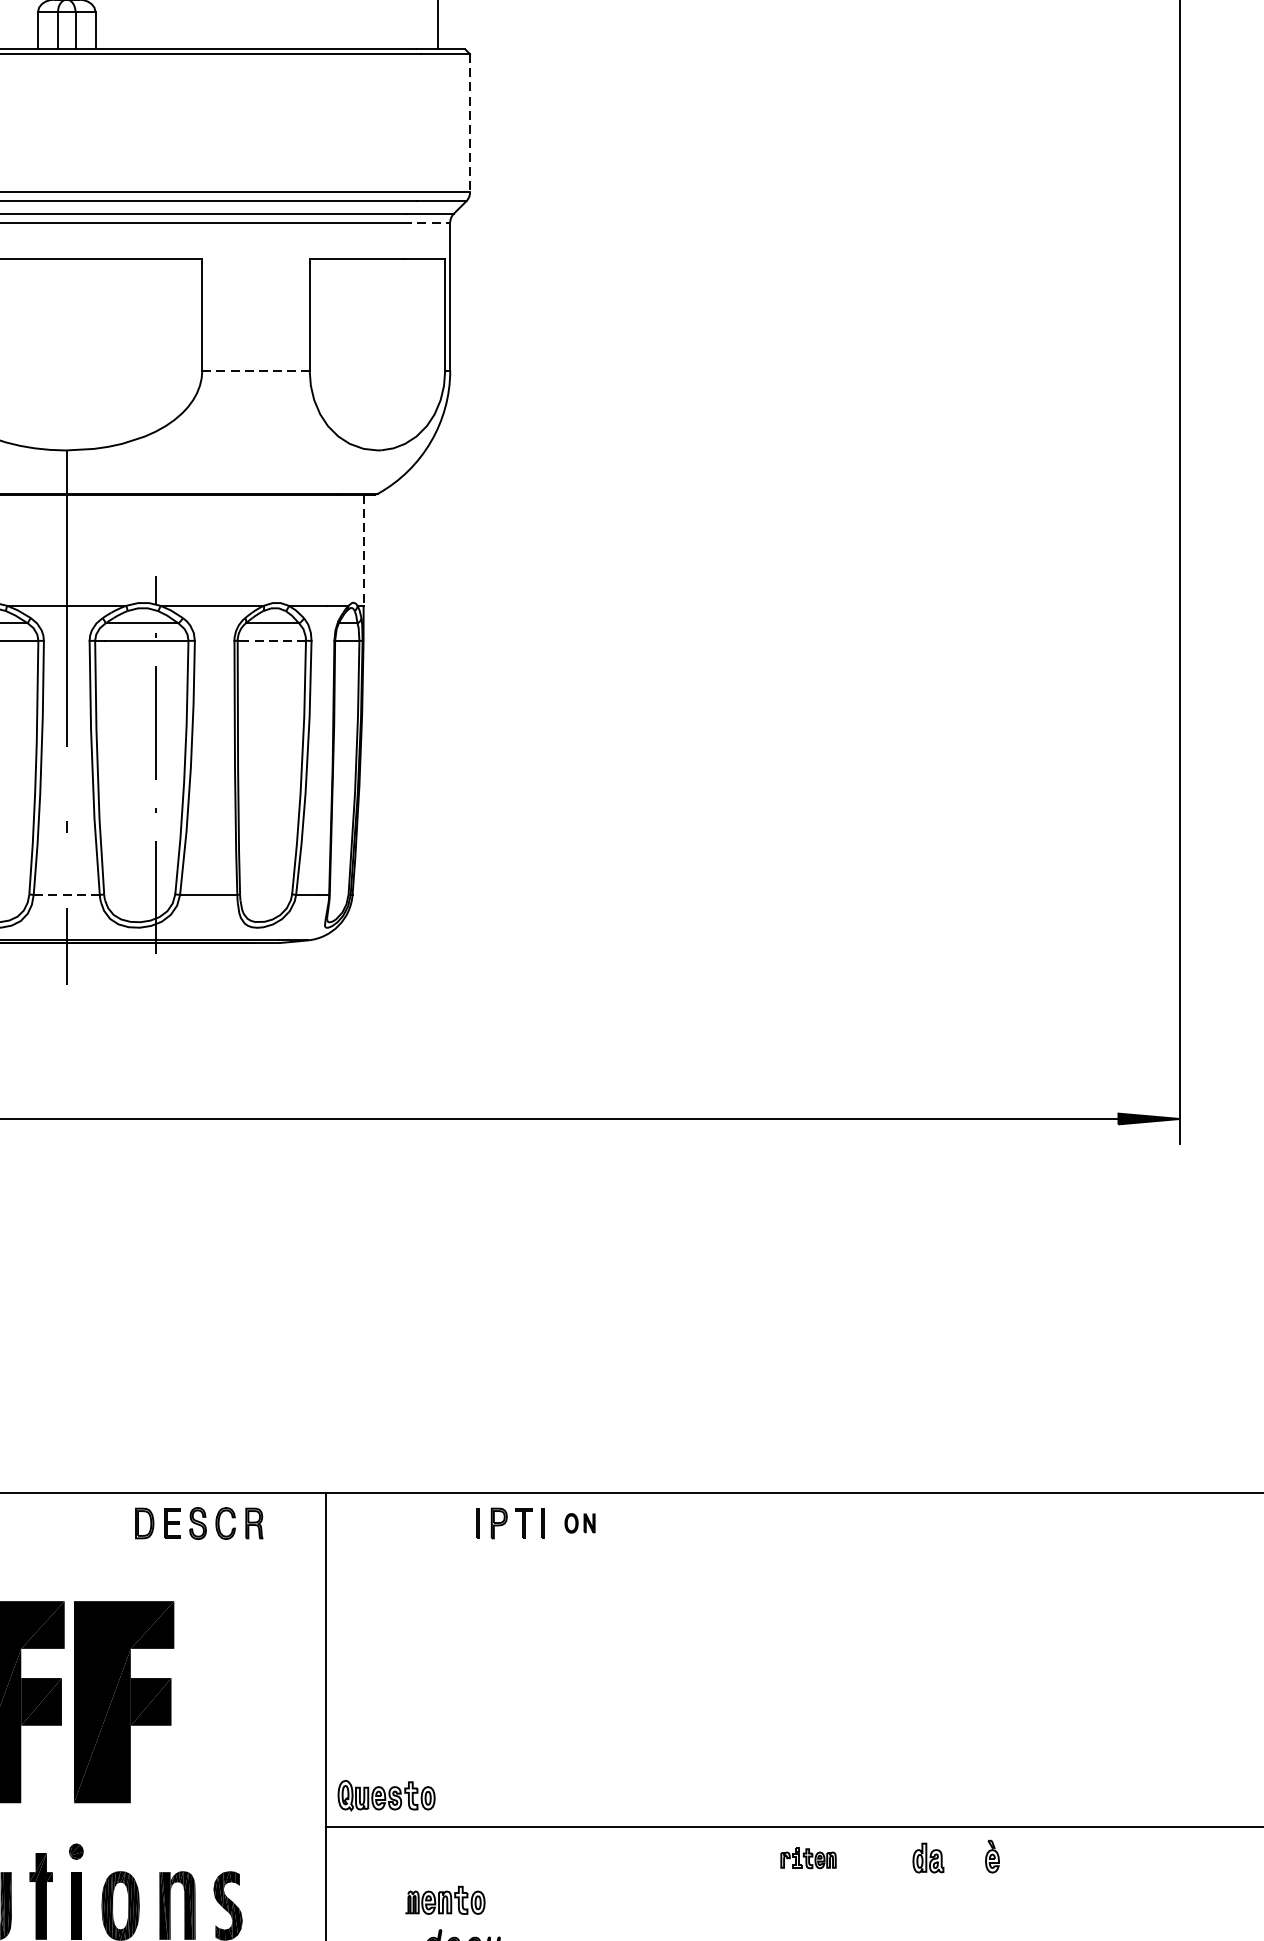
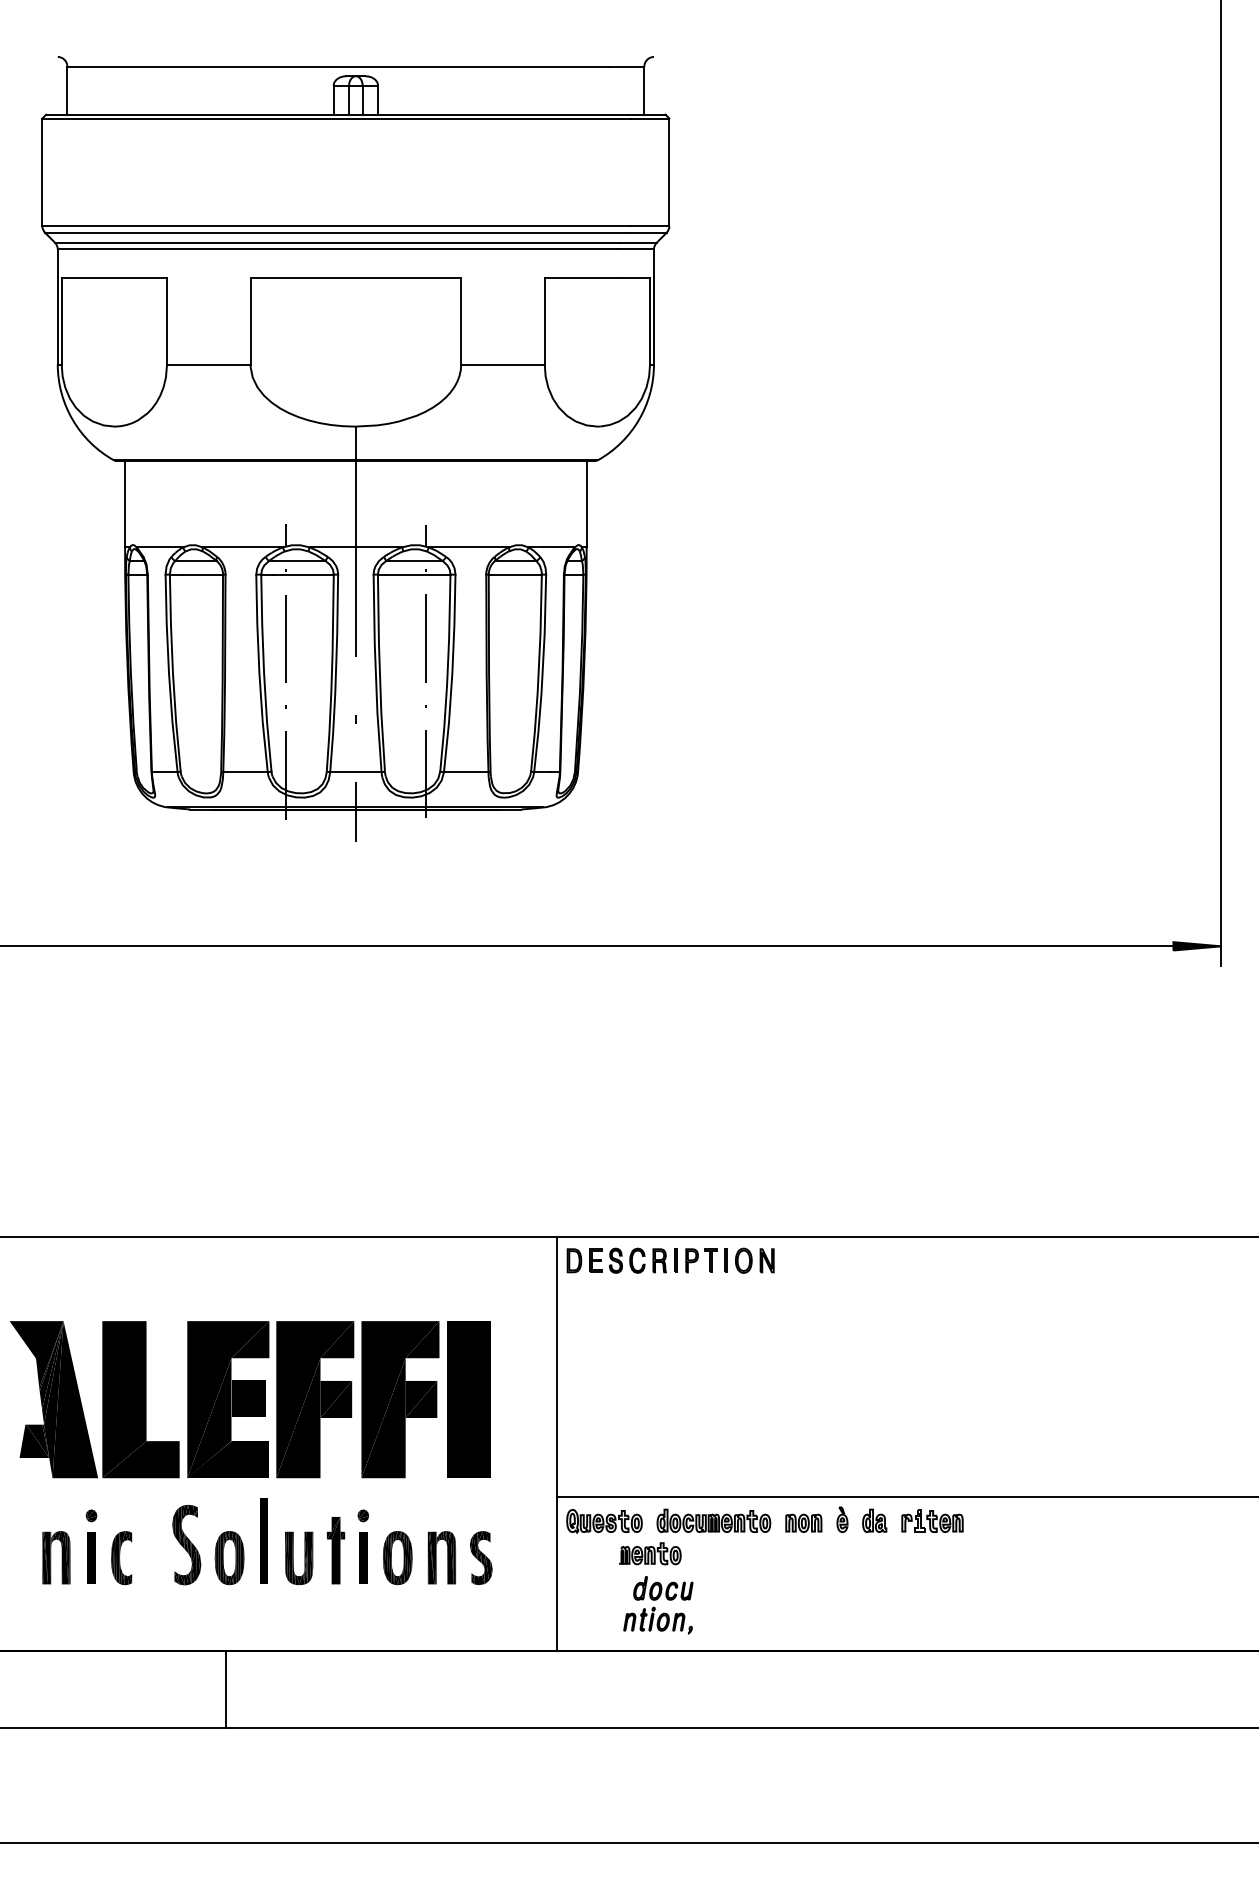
line: (470, 123) -> (669, 172), dashed -> solid
line: (427, 222) -> (636, 249), dashed -> solid
line: (255, 370) -> (502, 364), dashed -> solid
line: (363, 550) -> (586, 504), dashed -> solid
line: (273, 640) -> (516, 574), dashed -> solid
line: (66, 895) -> (355, 772), dashed -> solid
part: (198, 1523) -> (616, 1260), moved
part: (579, 1523) -> (754, 1260), size x1.67
part: (211, 1701) -> (468, 1399), added
part: (386, 1795) -> (604, 1521), moved
part: (992, 1856) -> (842, 1519), moved
part: (526, 1857) -> (713, 1520), added
part: (808, 1857) -> (932, 1520), size x1.43
part: (928, 1857) -> (874, 1520), moved
part: (642, 1860) -> (803, 1522), added

